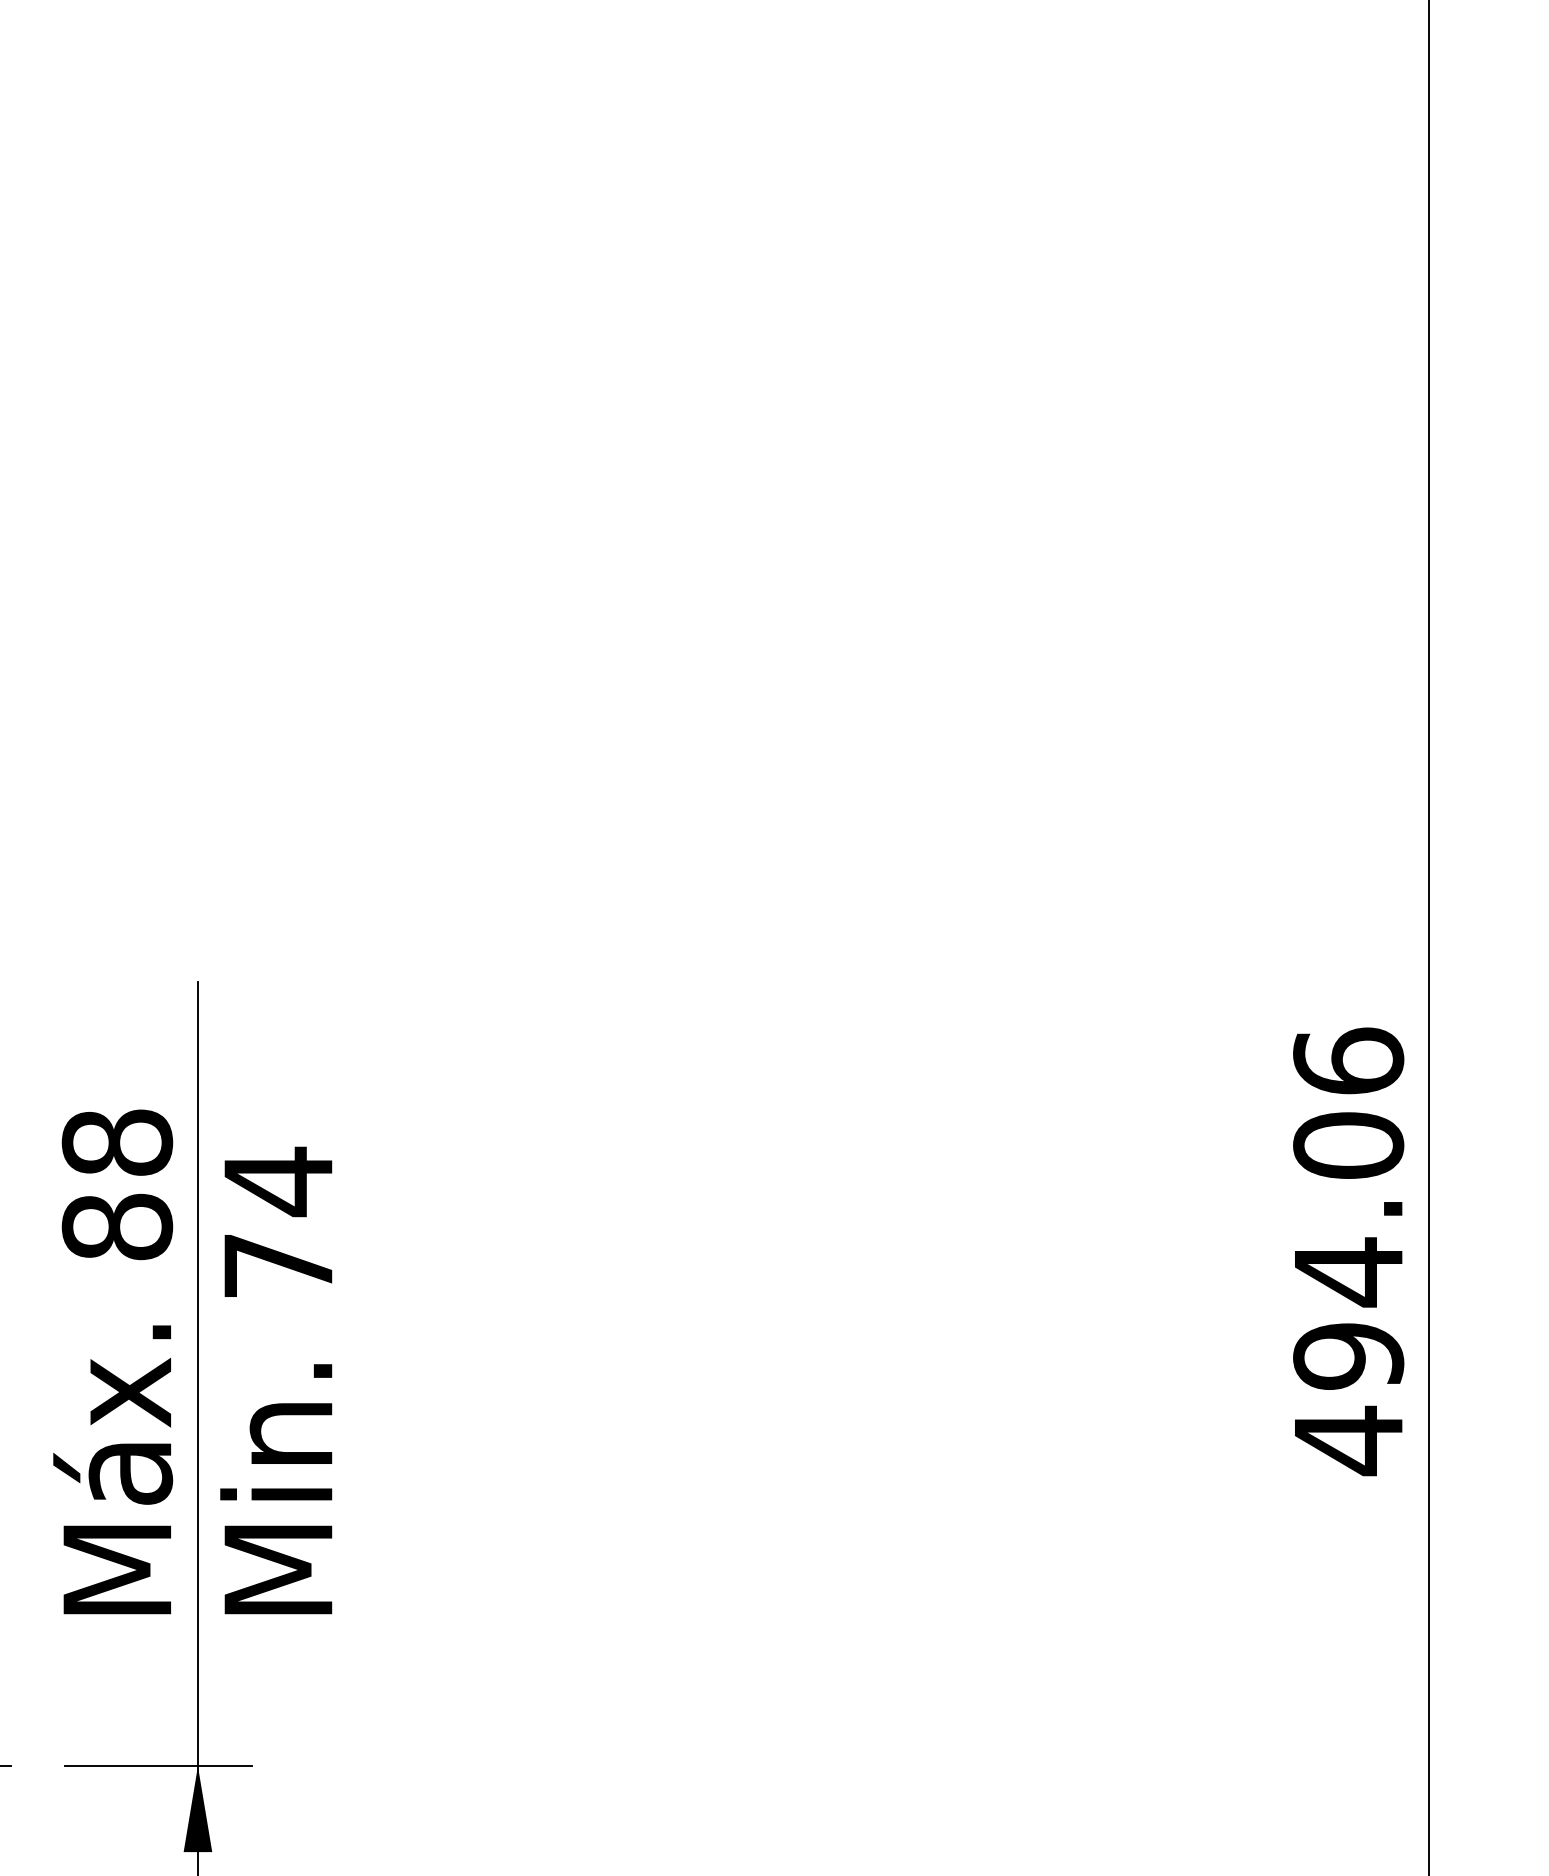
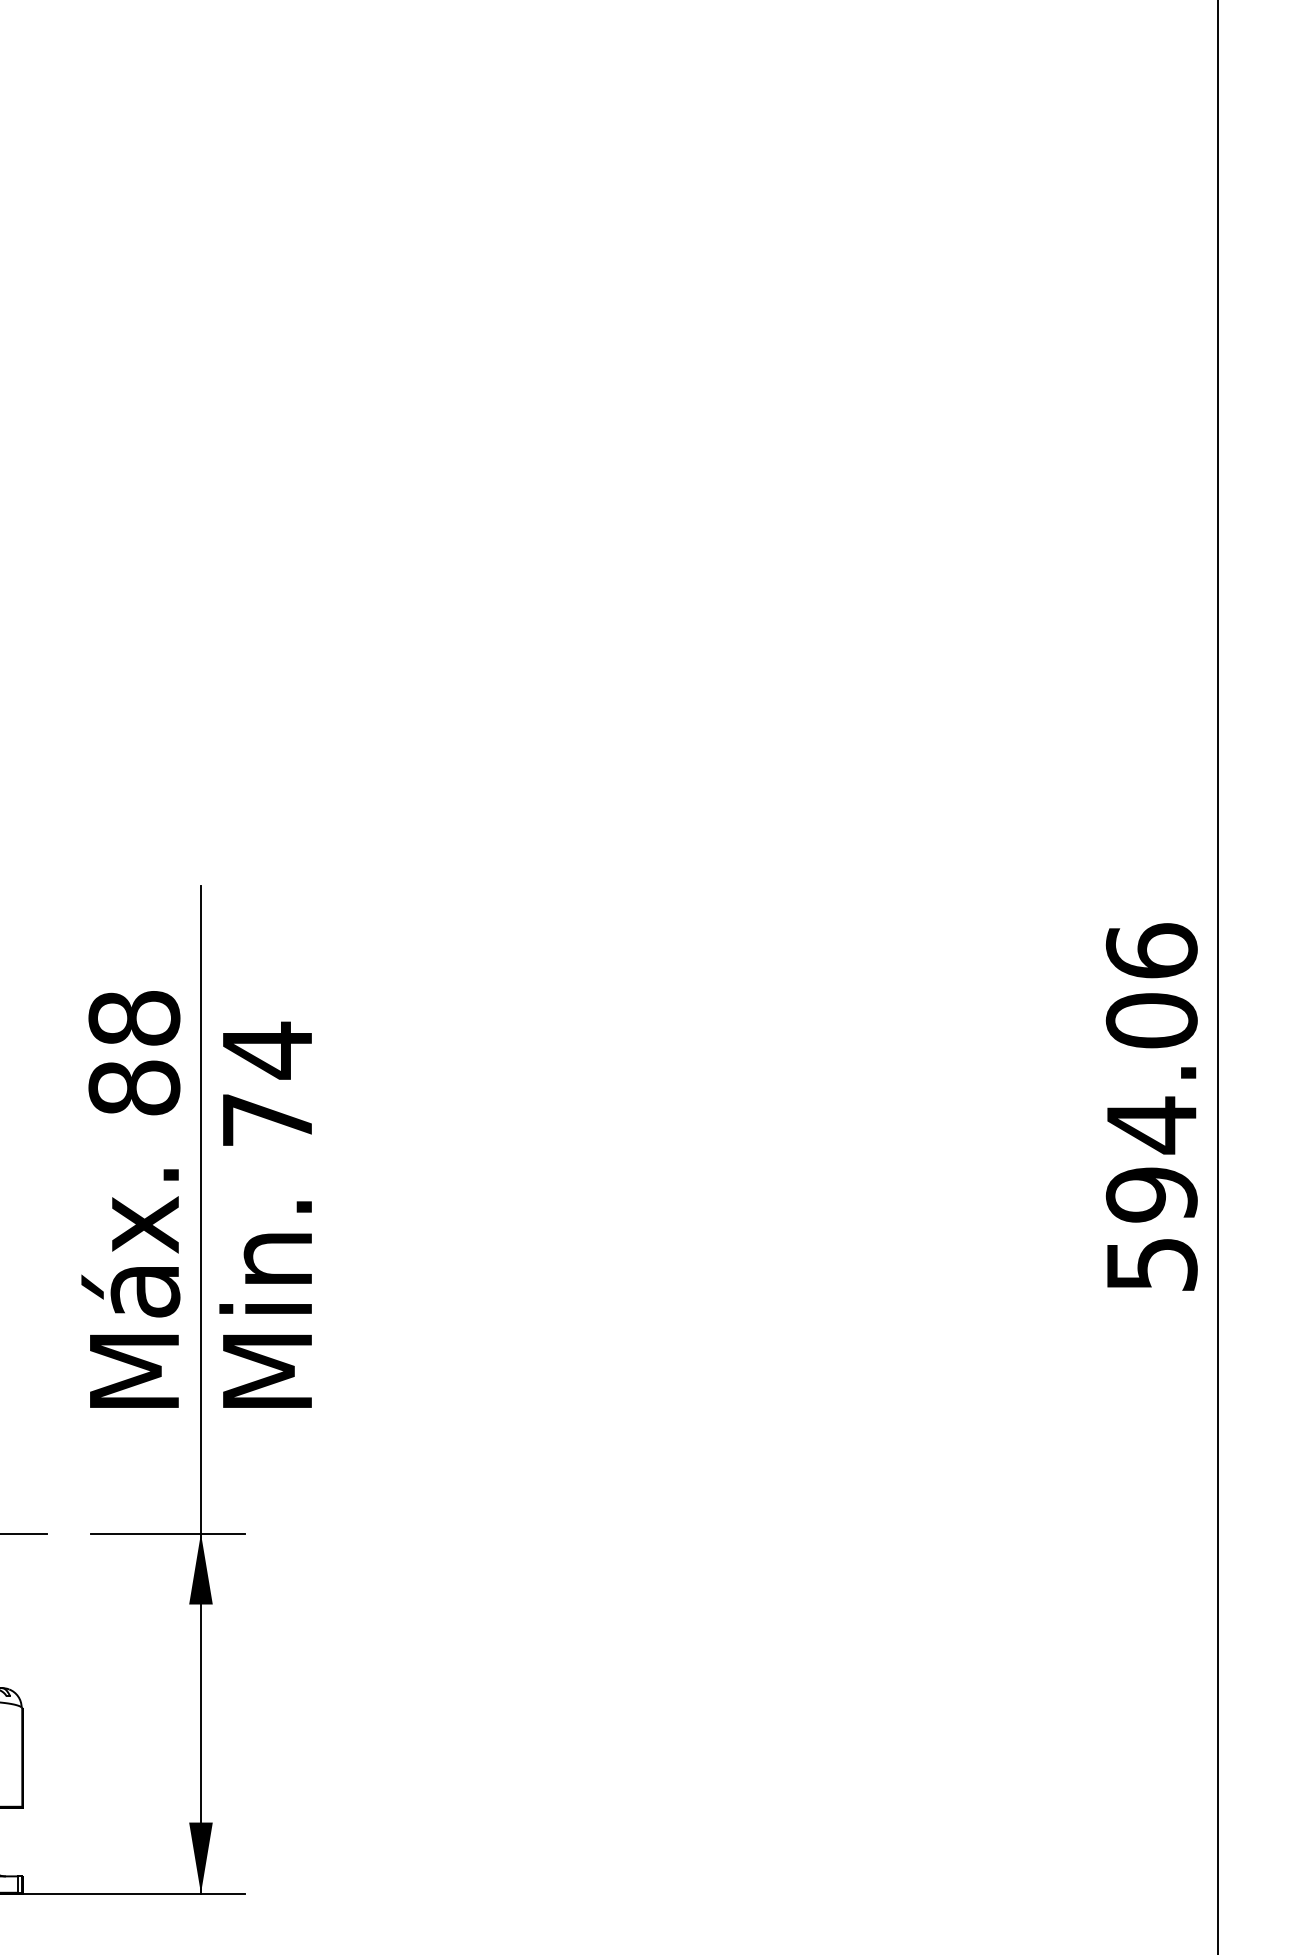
text: (1349, 1440) -> (1152, 1264), 494.06 -> 594.06

